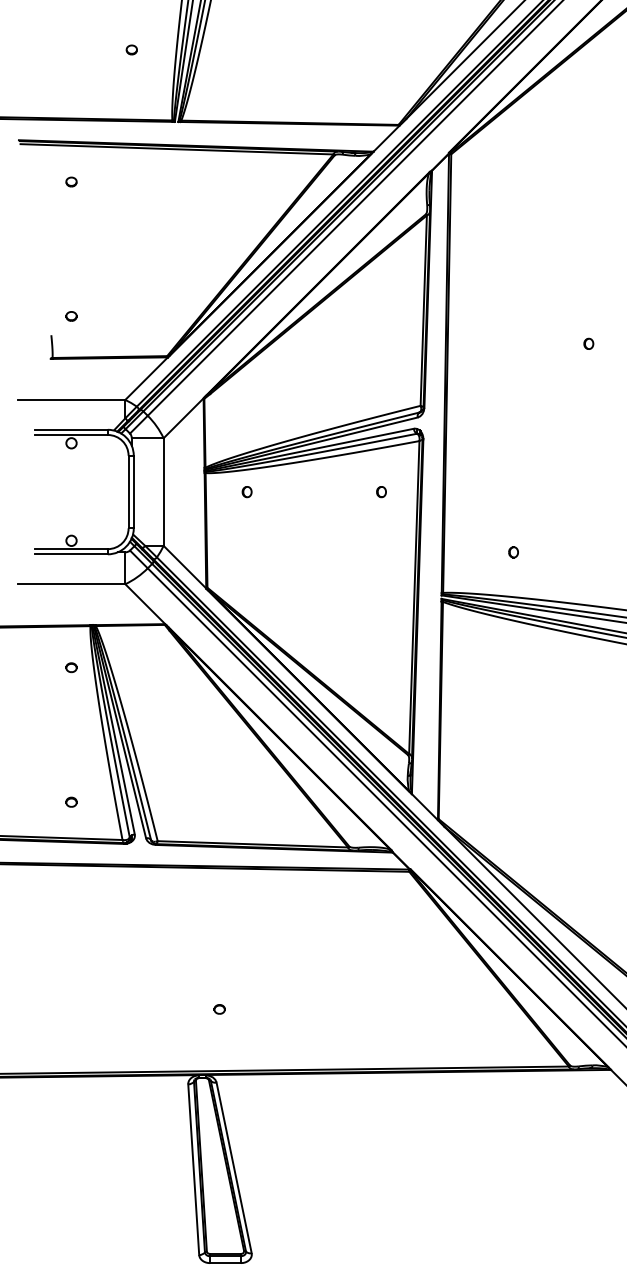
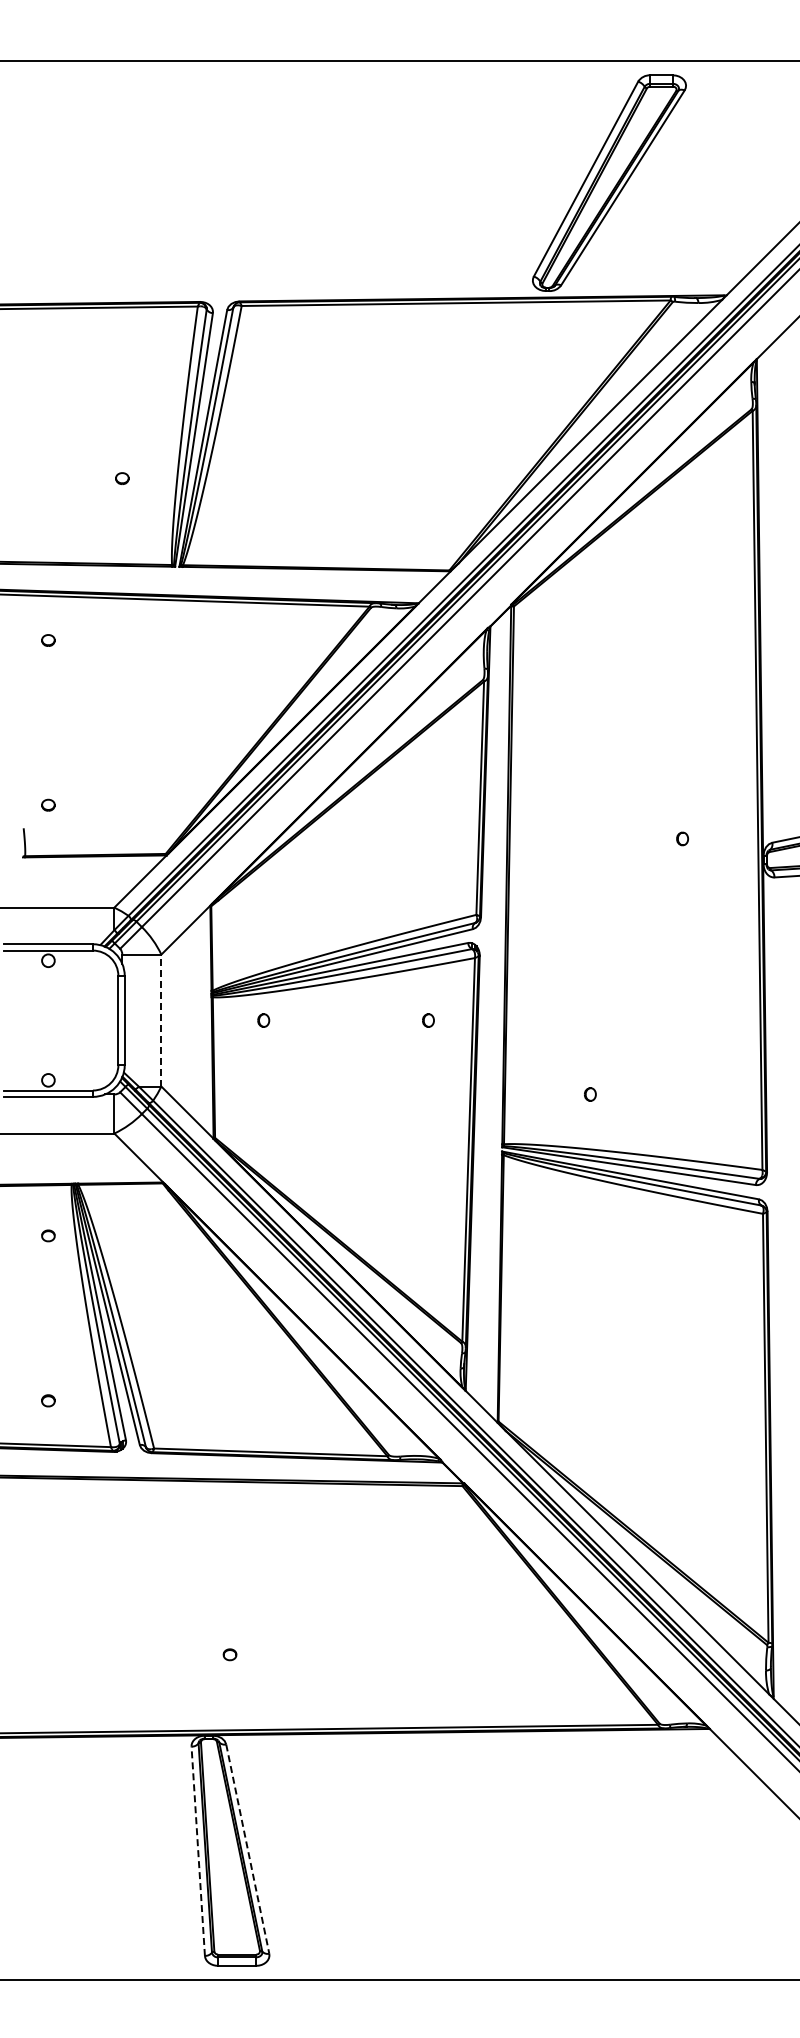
line: (163, 492) -> (161, 1020), solid -> dashed
line: (233, 1168) -> (247, 1849), solid -> dashed
line: (193, 1169) -> (198, 1851), solid -> dashed

